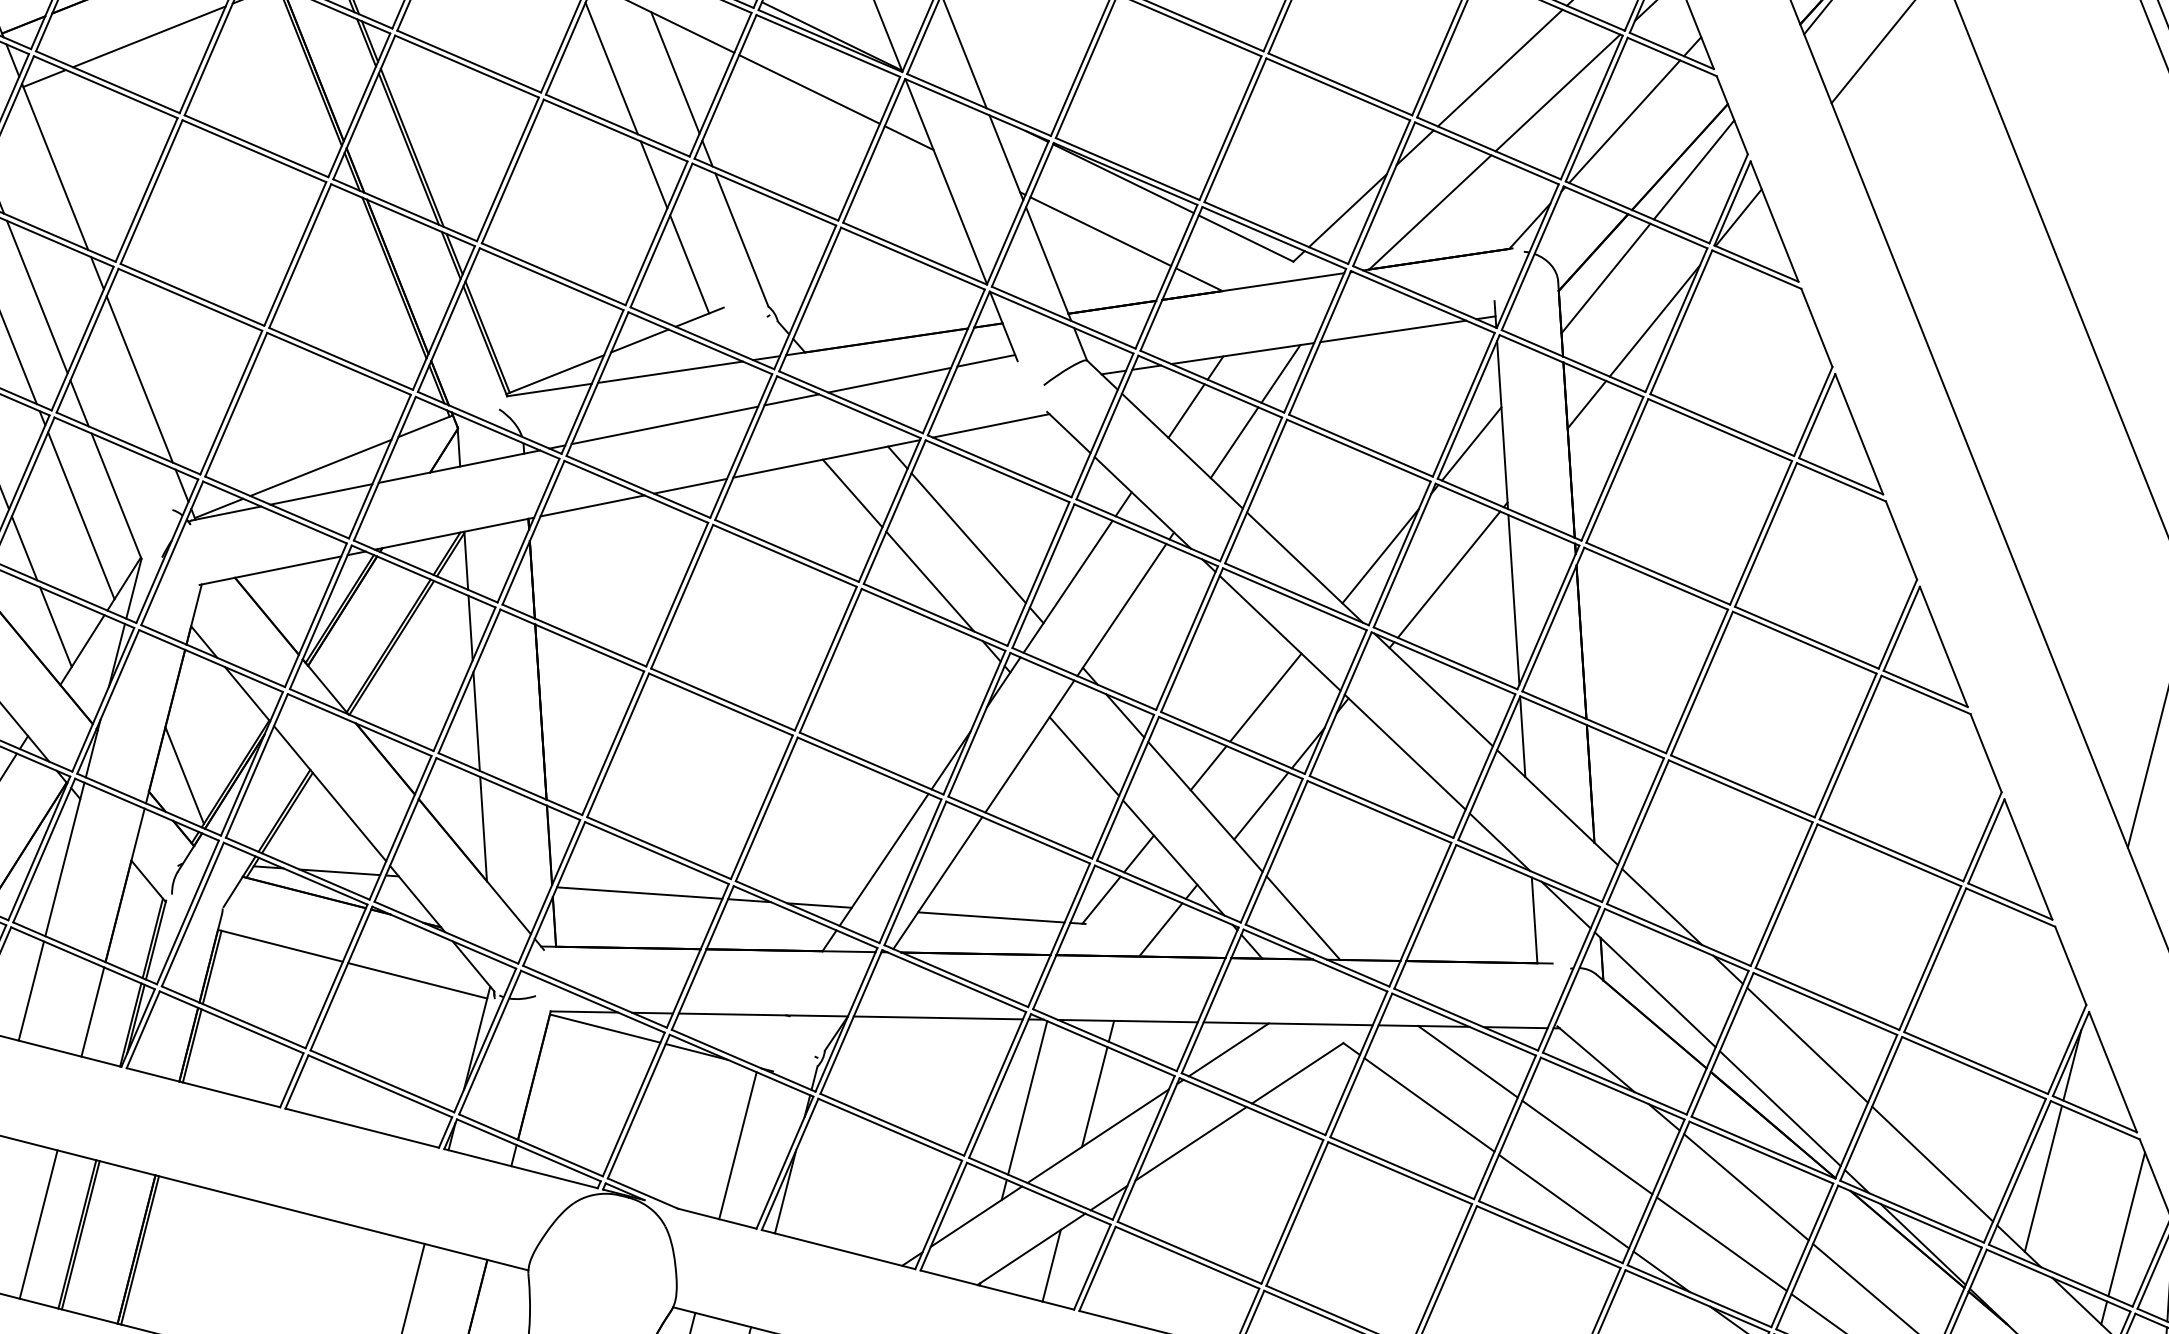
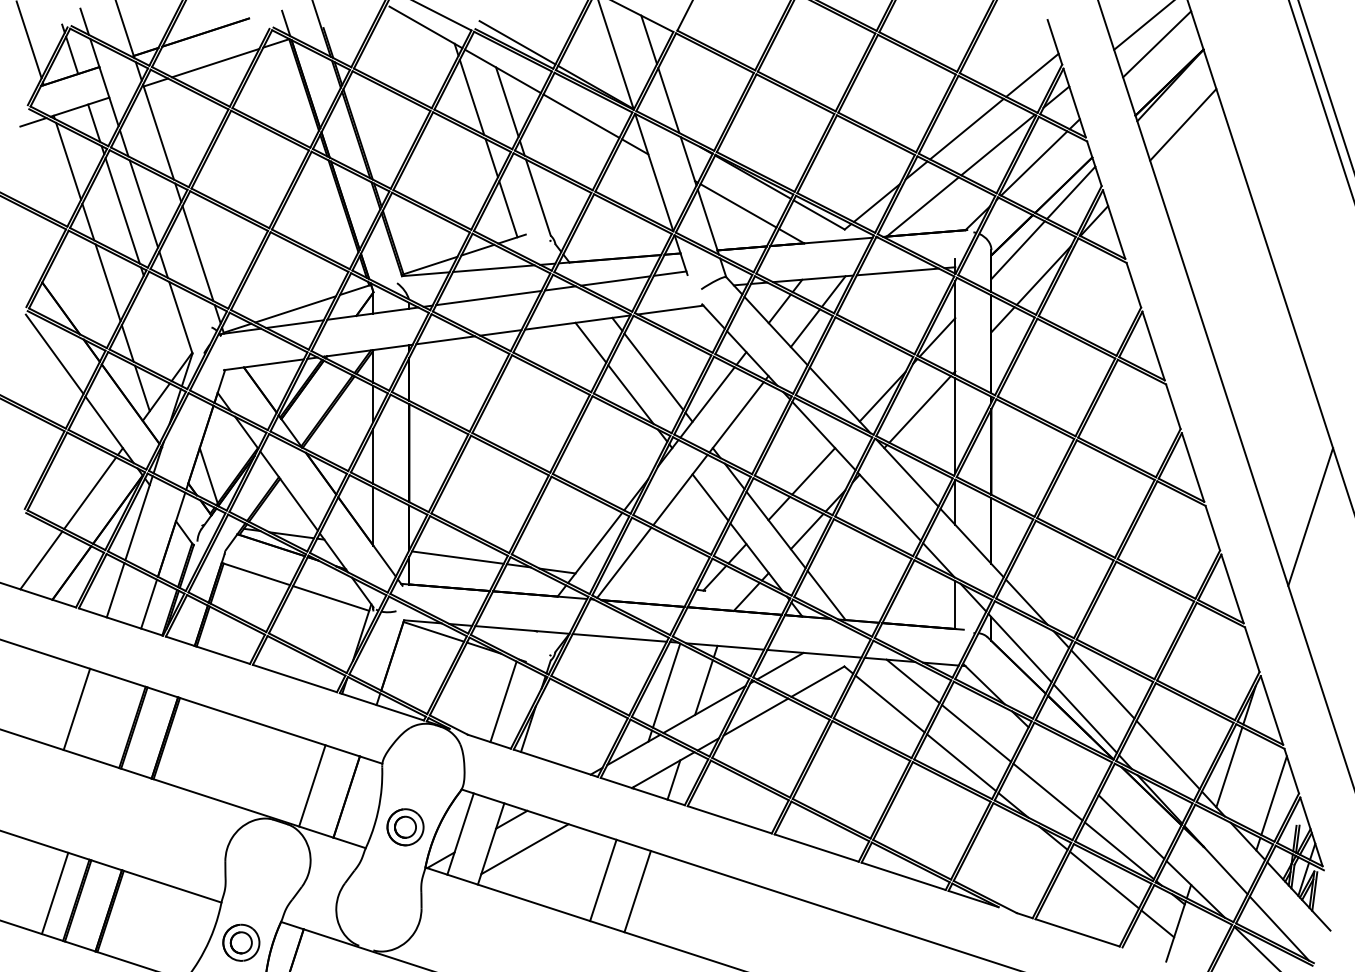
line: (81, 515) -> (160, 327), removed
line: (990, 916) -> (652, 583), removed
line: (1746, 1187) -> (1063, 761), removed
line: (39, 1224) -> (111, 720), removed

